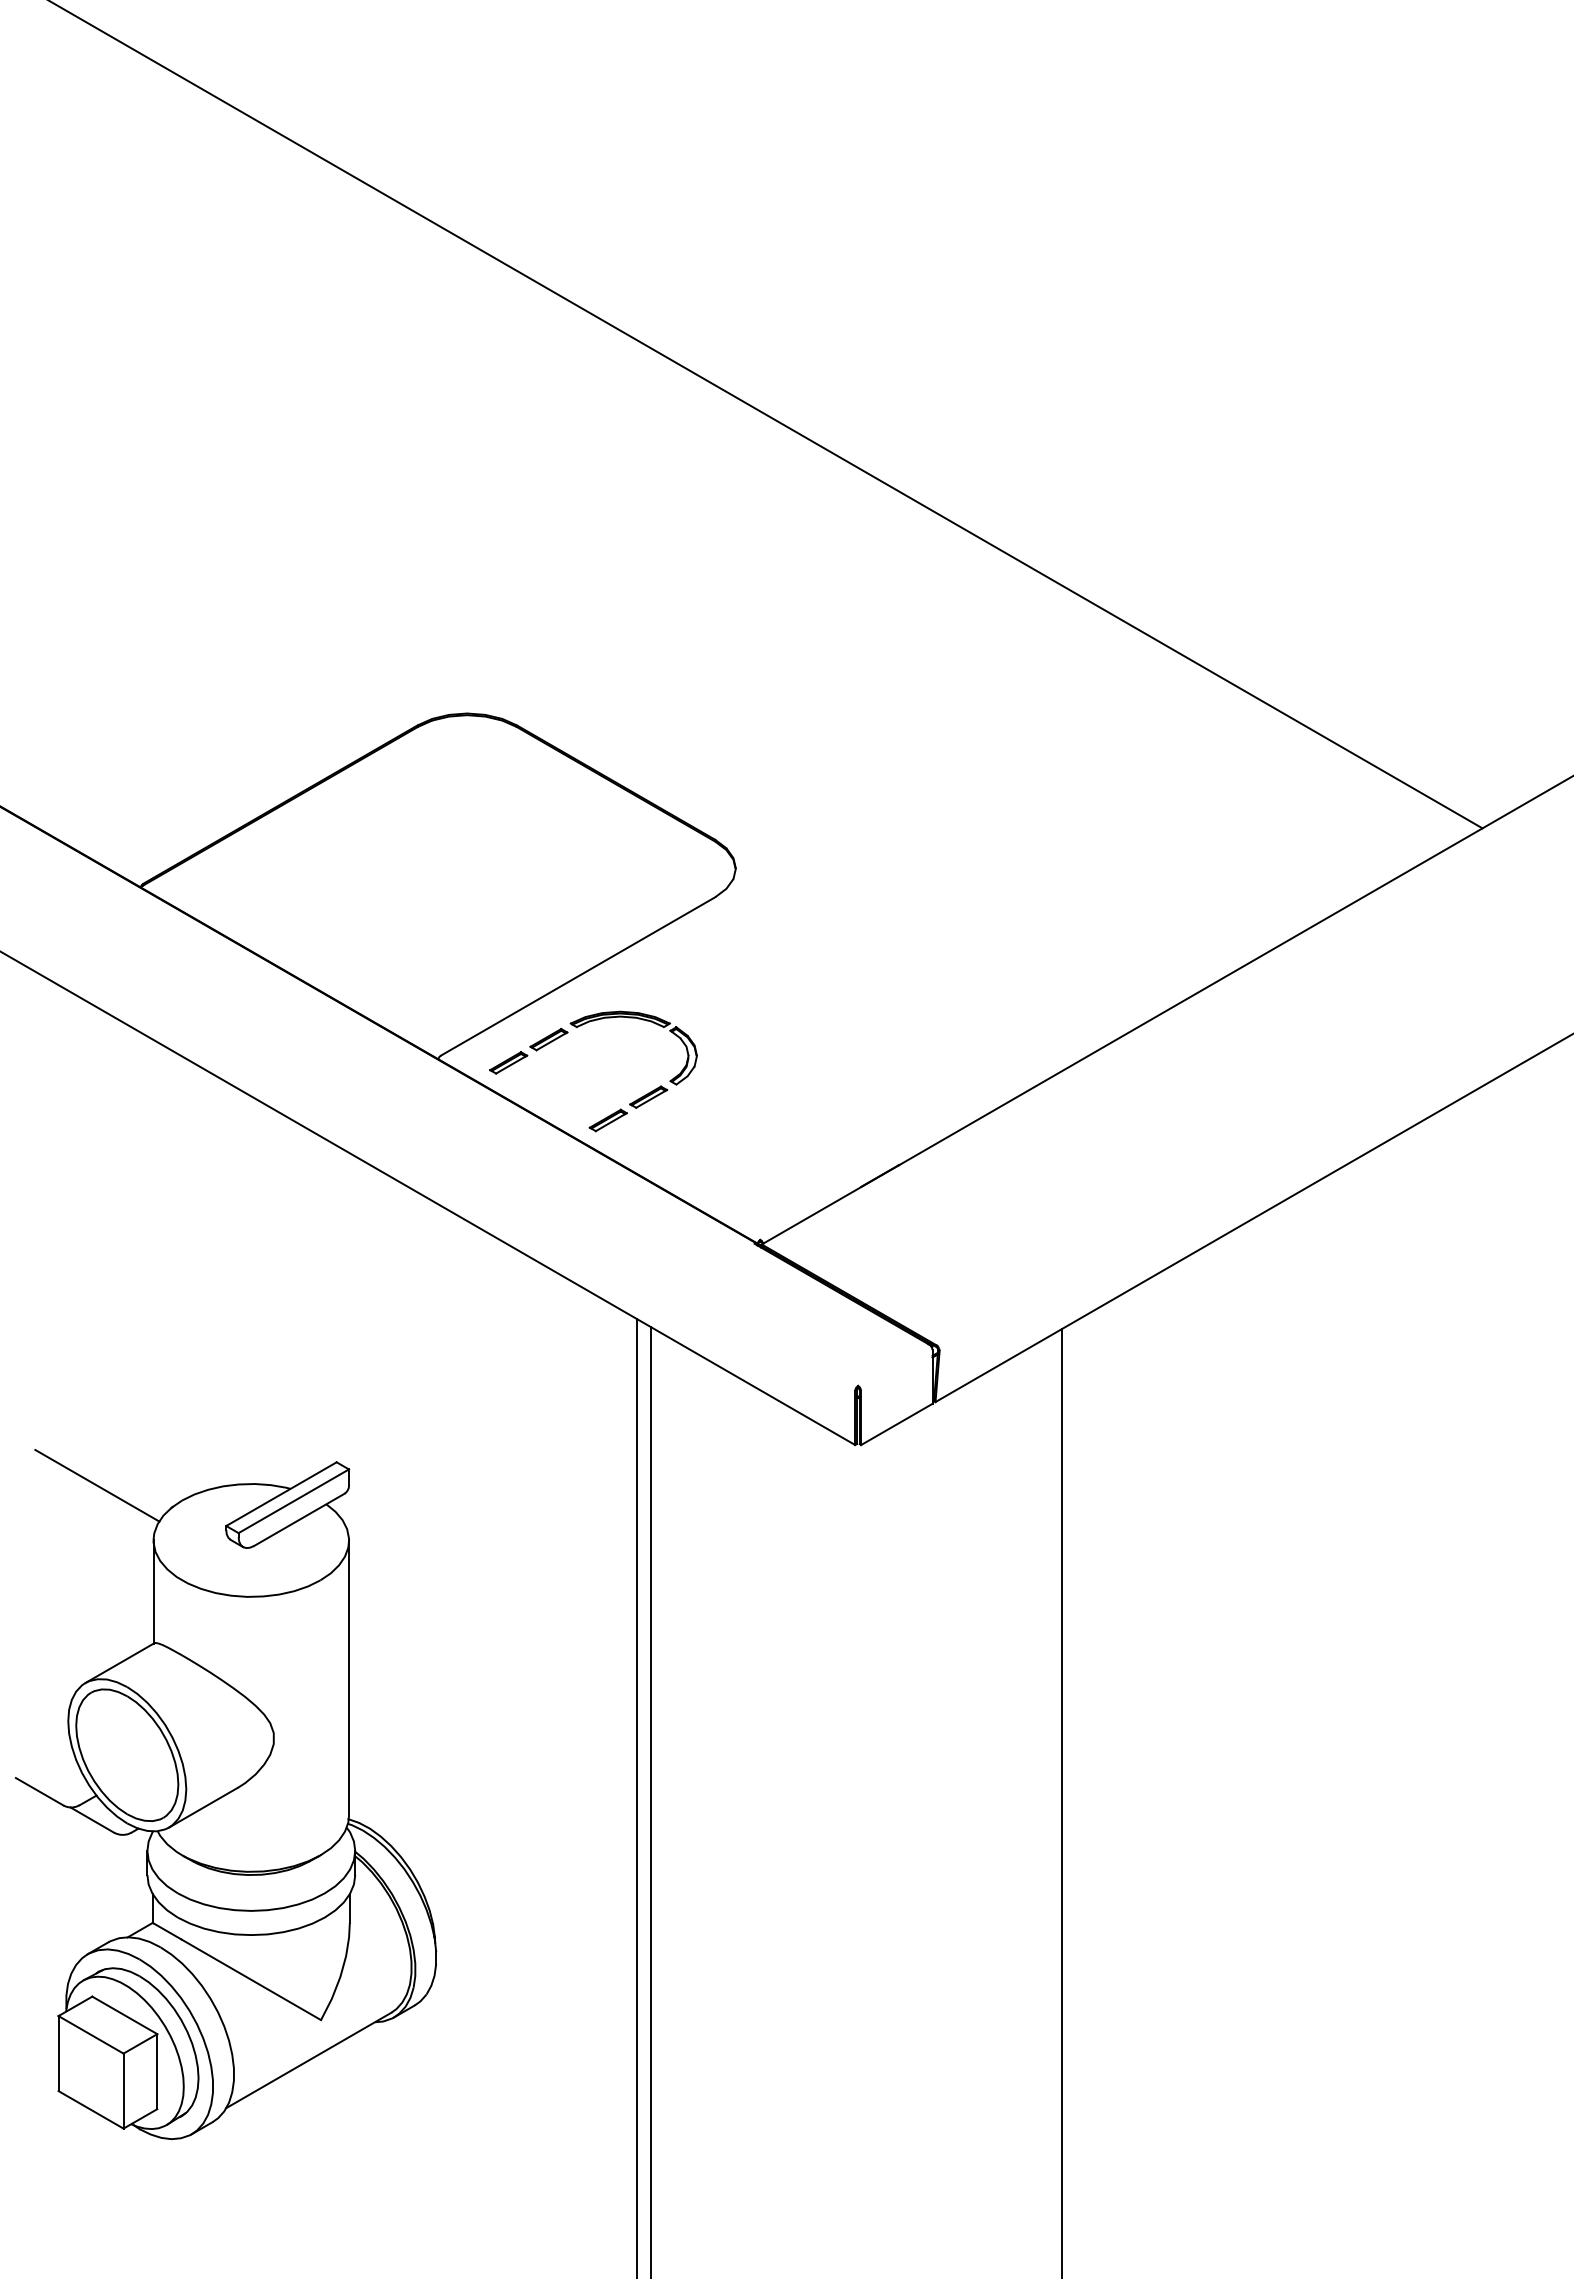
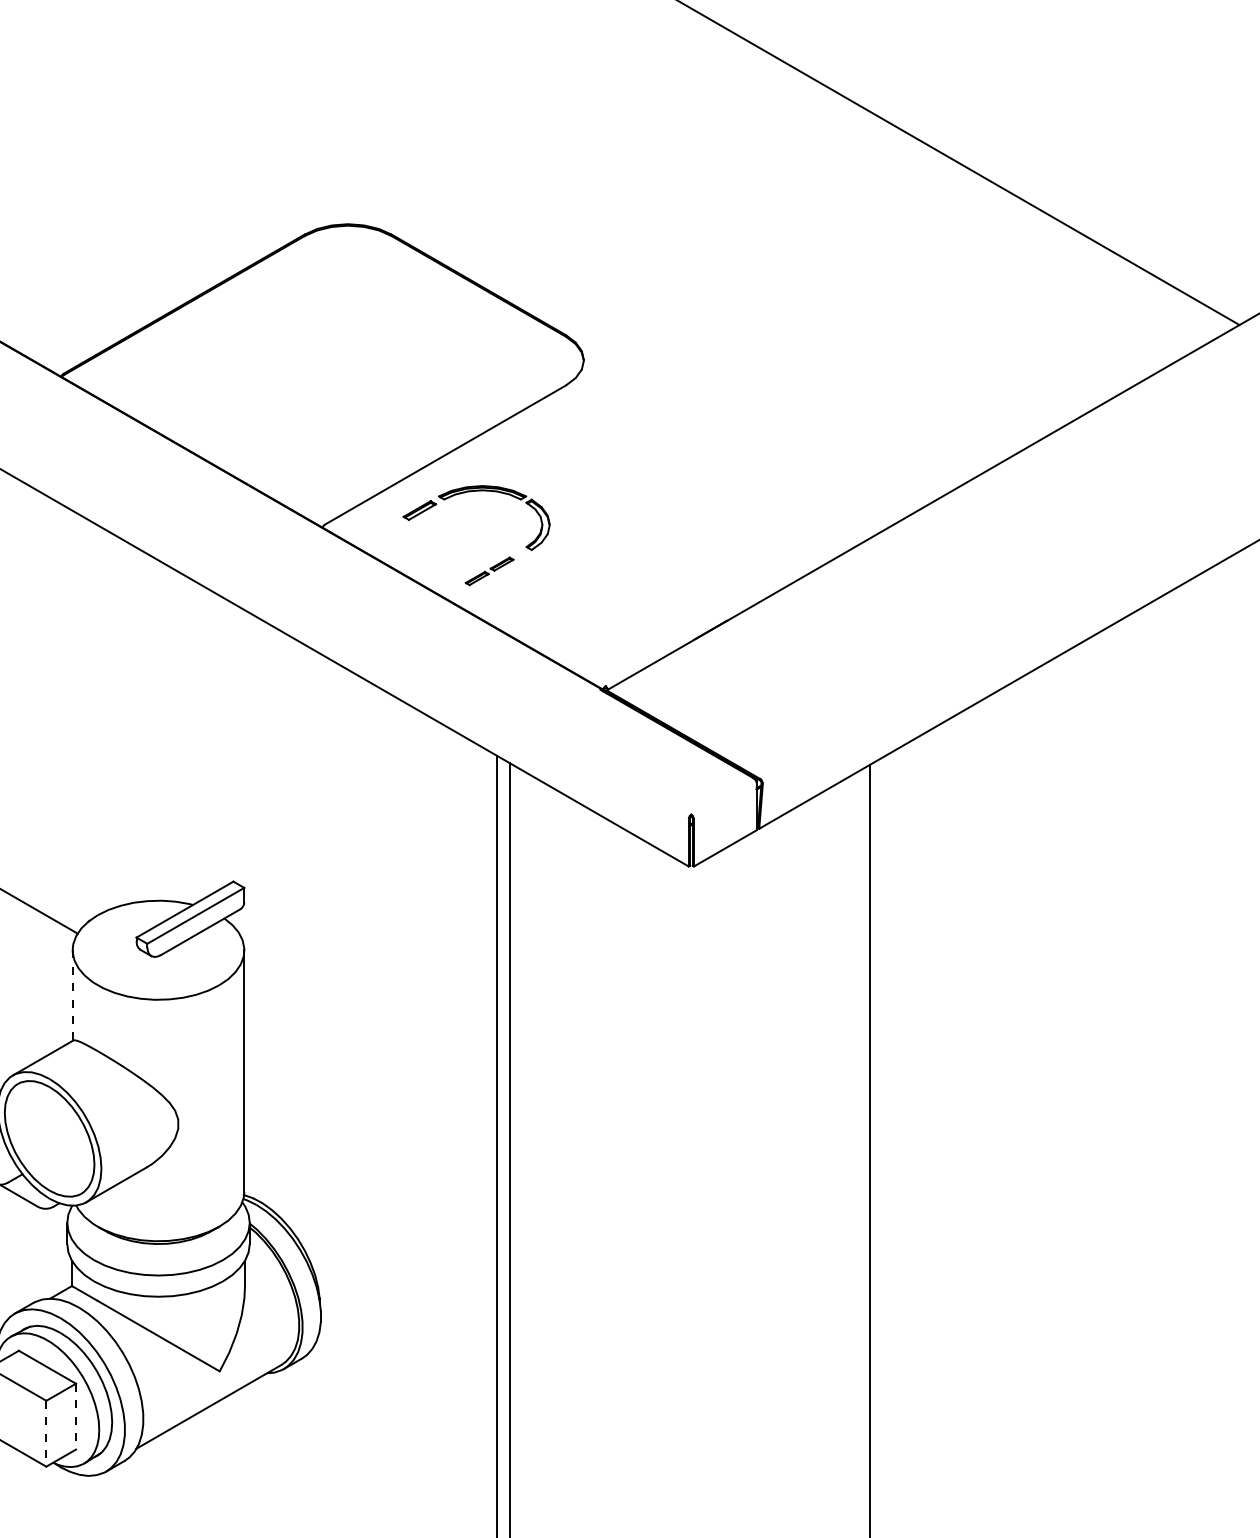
part: (508, 1062) -> (384, 530), removed
part: (628, 1108) -> (489, 571), size x0.7
line: (153, 1592) -> (72, 995), solid -> dashed
line: (157, 2071) -> (76, 1416), solid -> dashed
line: (123, 2091) -> (46, 1434), solid -> dashed

